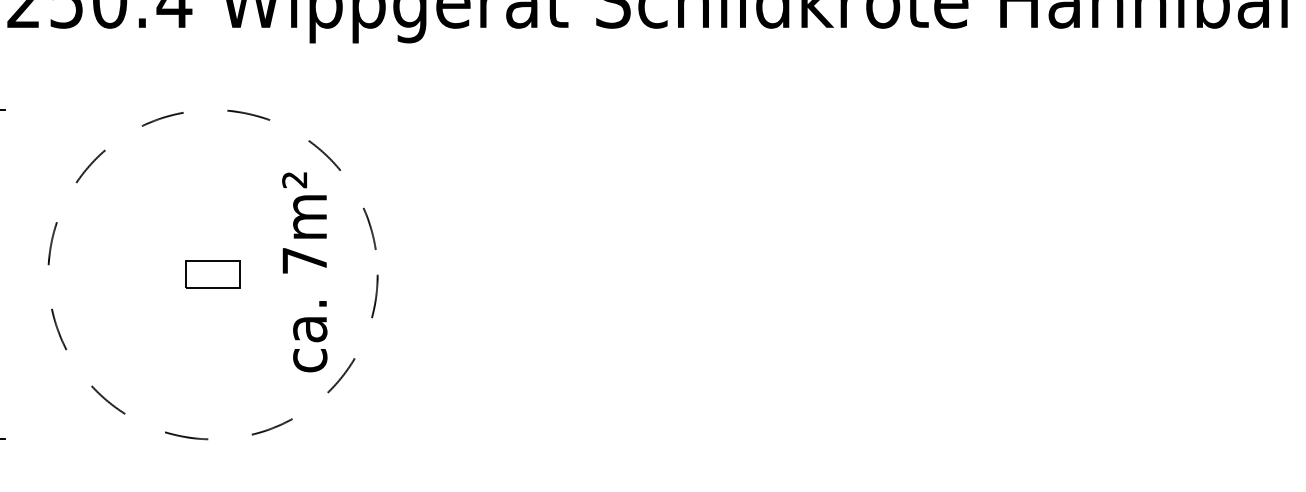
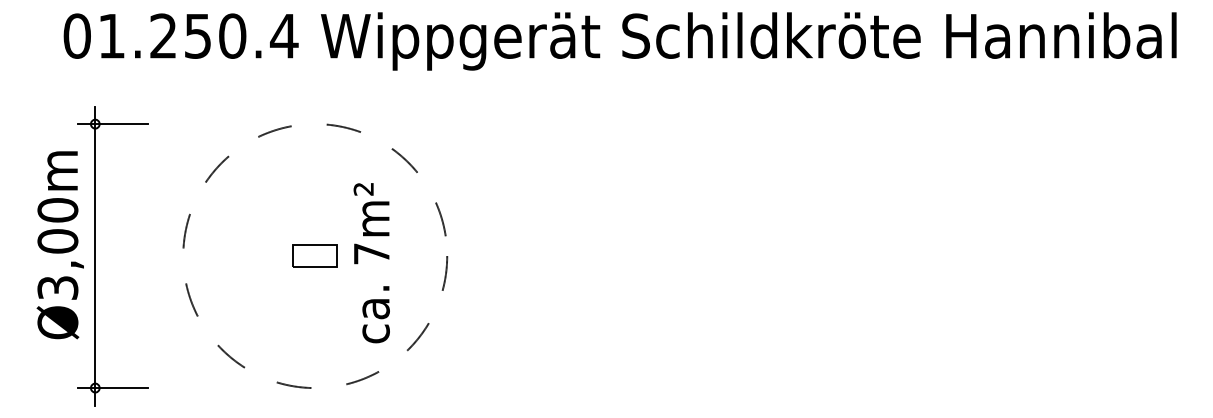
text: (304, 272) -> (371, 263), moved

